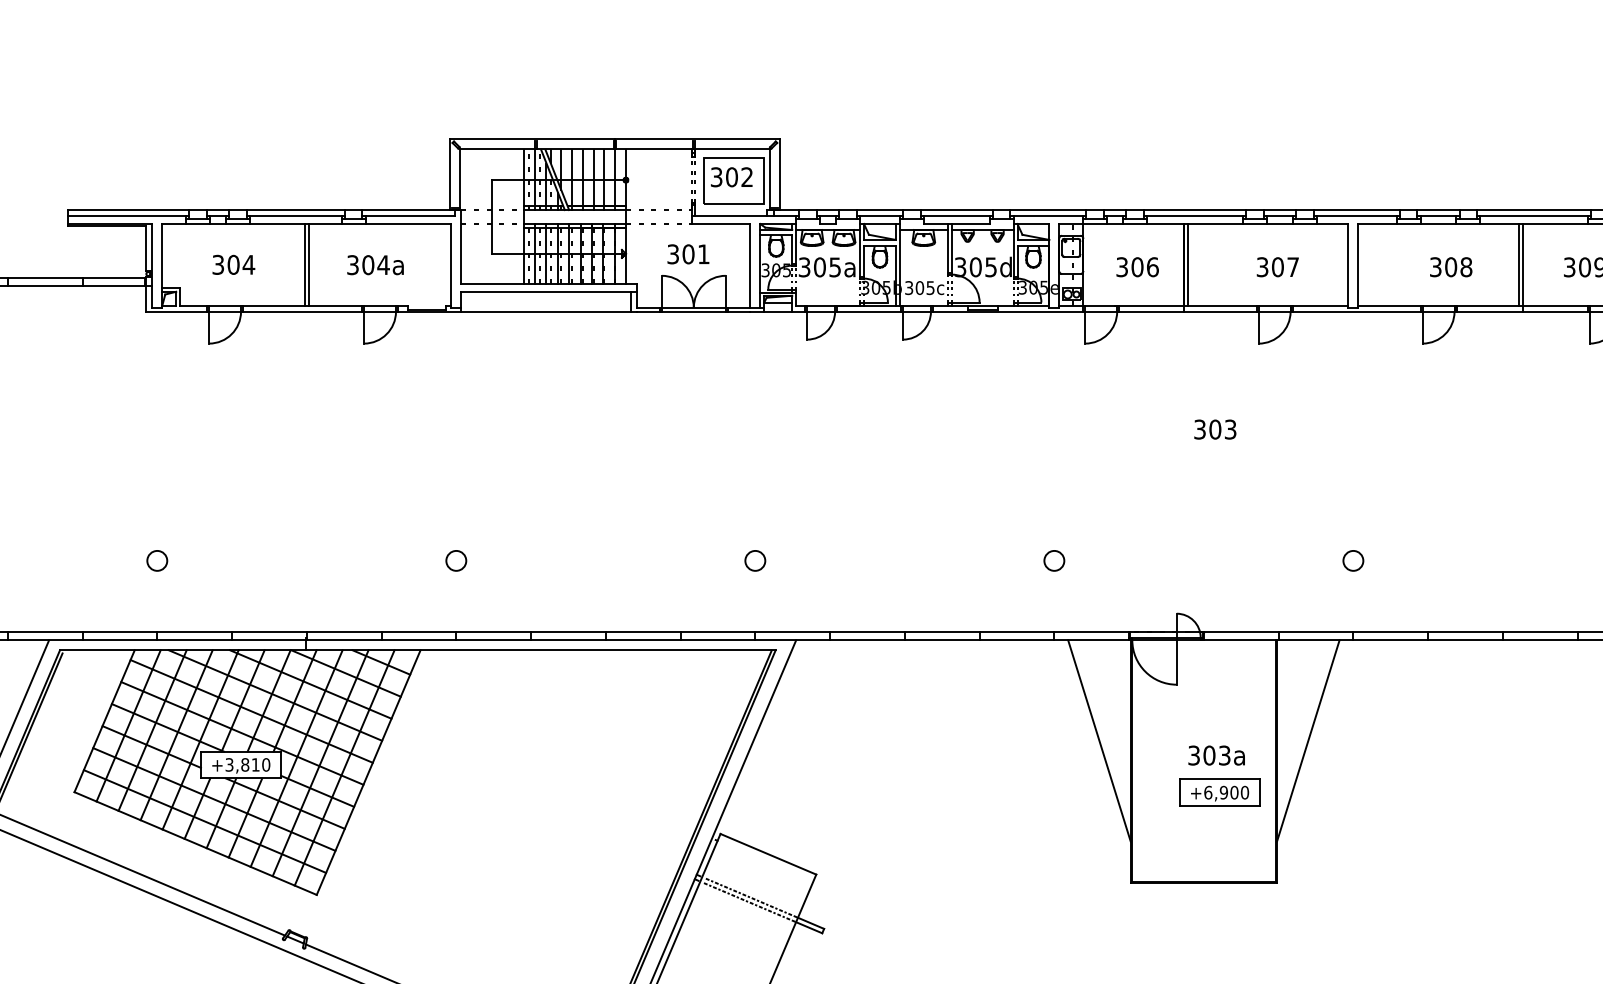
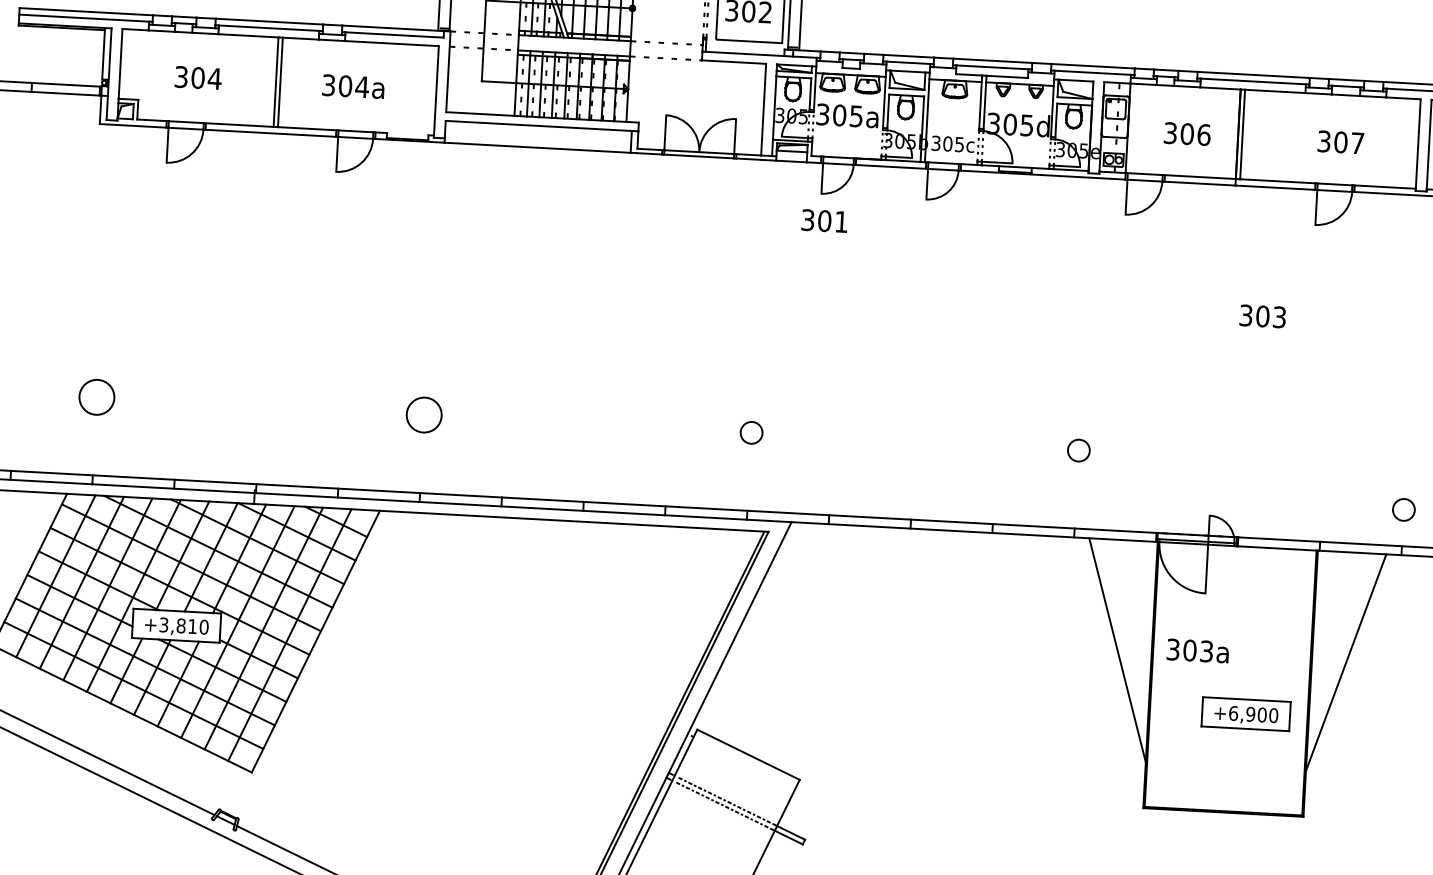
text: (688, 254) -> (824, 221), moved
circle: (157, 560) -> (97, 397), size x1.6
circle: (456, 560) -> (424, 414), size x1.6
circle: (1353, 560) -> (1404, 509), moved
text: (1216, 755) -> (1197, 650), moved

